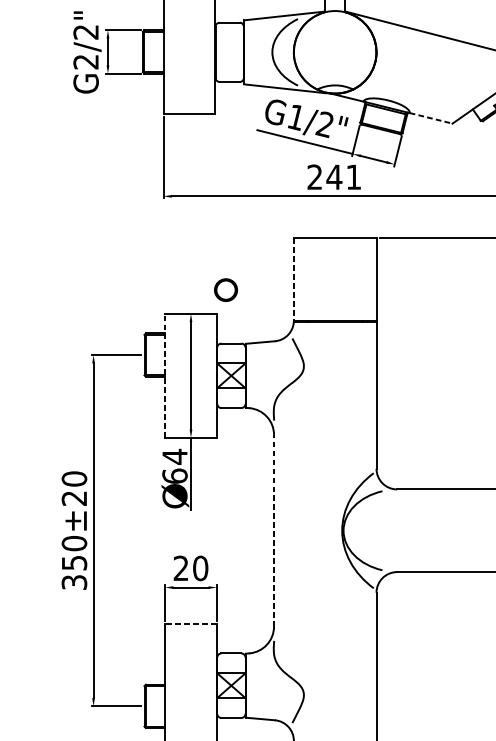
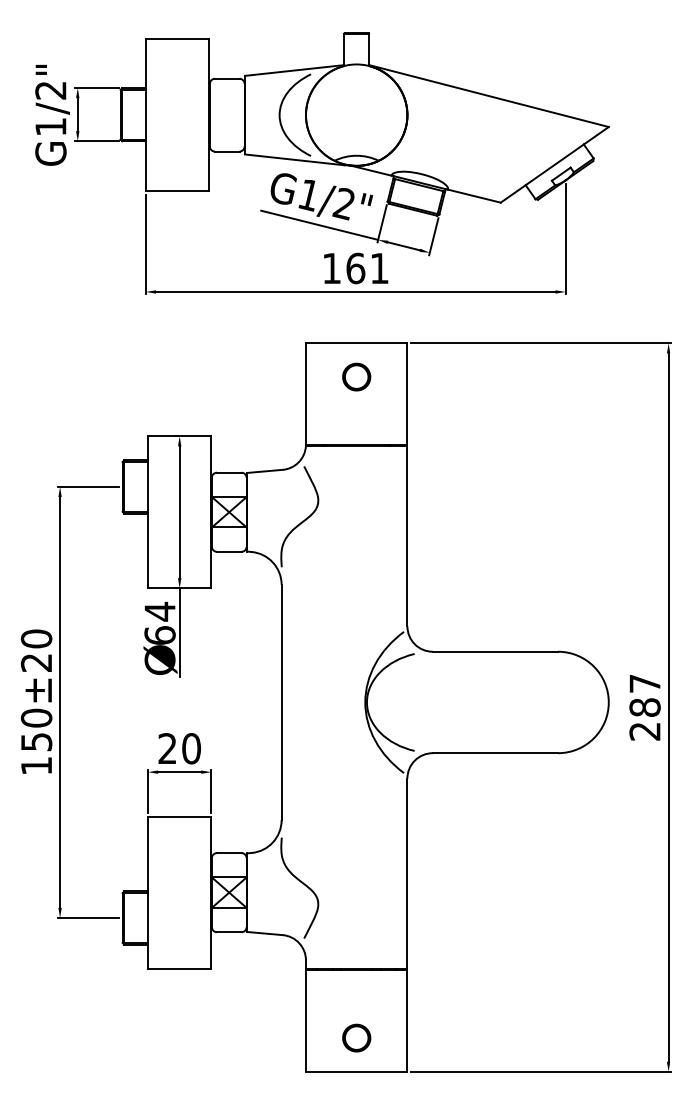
text: (85, 62) -> (50, 127), G2/2" -> G1/2"
line: (431, 118) -> (474, 196), dashed -> solid
text: (324, 177) -> (343, 268), 241 -> 161
line: (293, 279) -> (305, 394), dashed -> solid
part: (225, 289) -> (356, 376), moved
line: (164, 375) -> (147, 511), dashed -> solid
line: (273, 530) -> (281, 702), dashed -> solid
text: (74, 582) -> (36, 765), 350±20 -> 150±20
line: (190, 623) -> (179, 816), dashed -> solid

